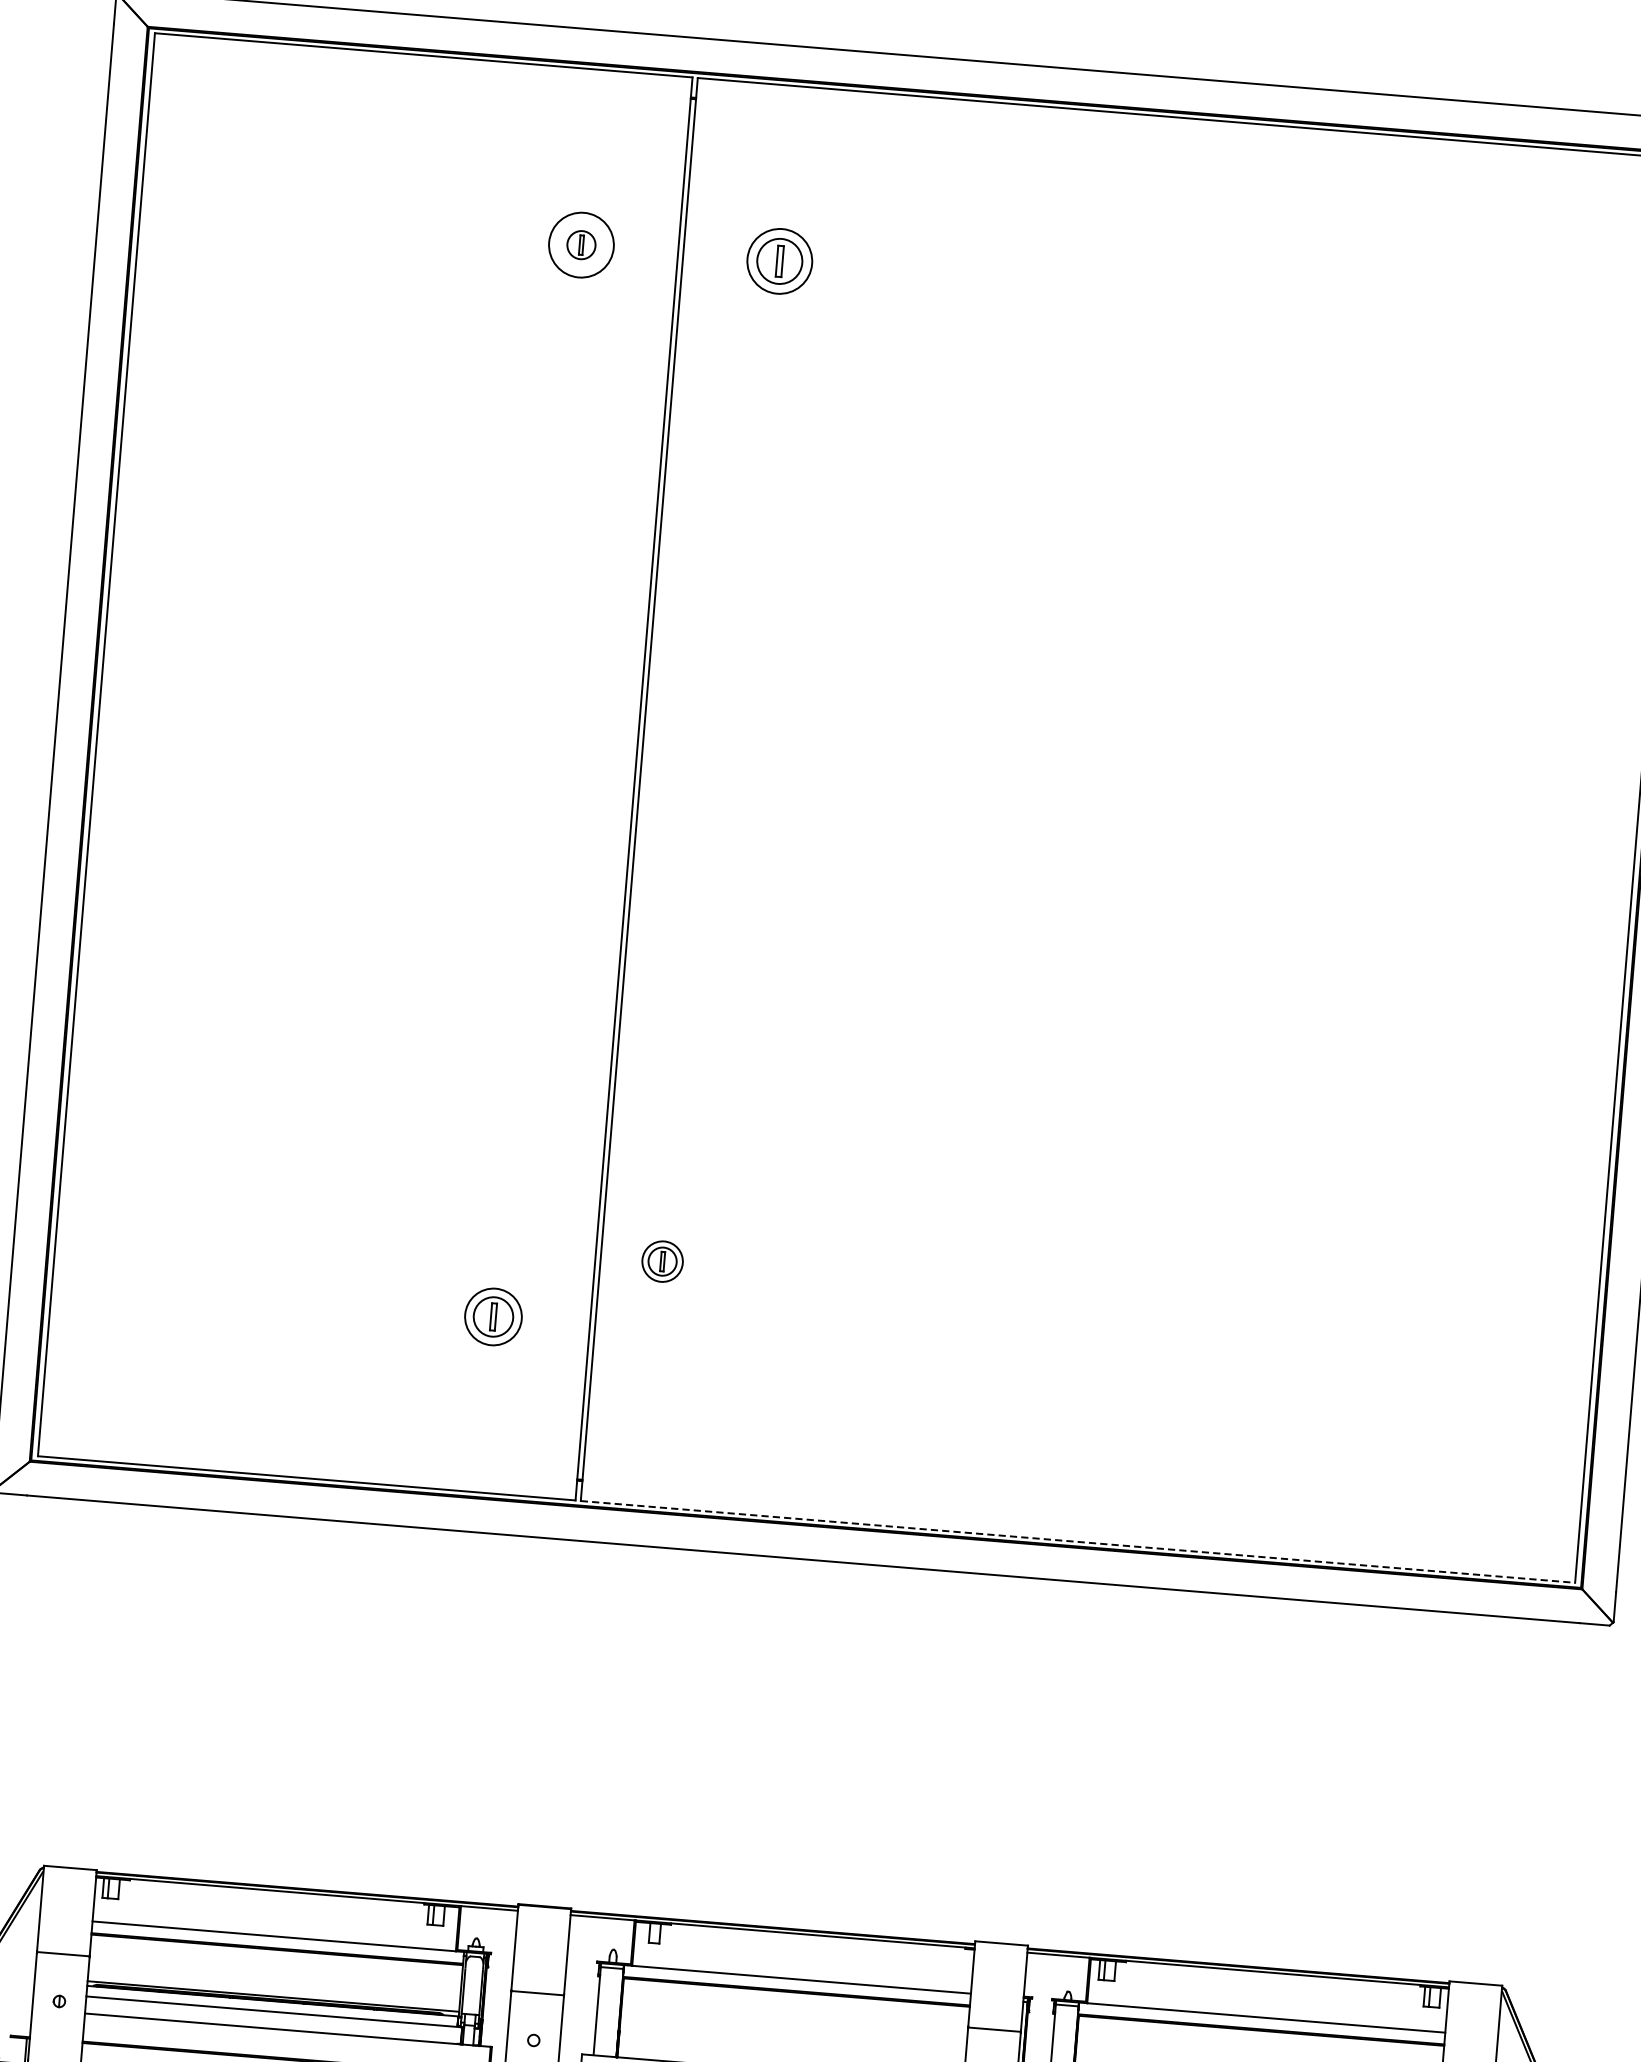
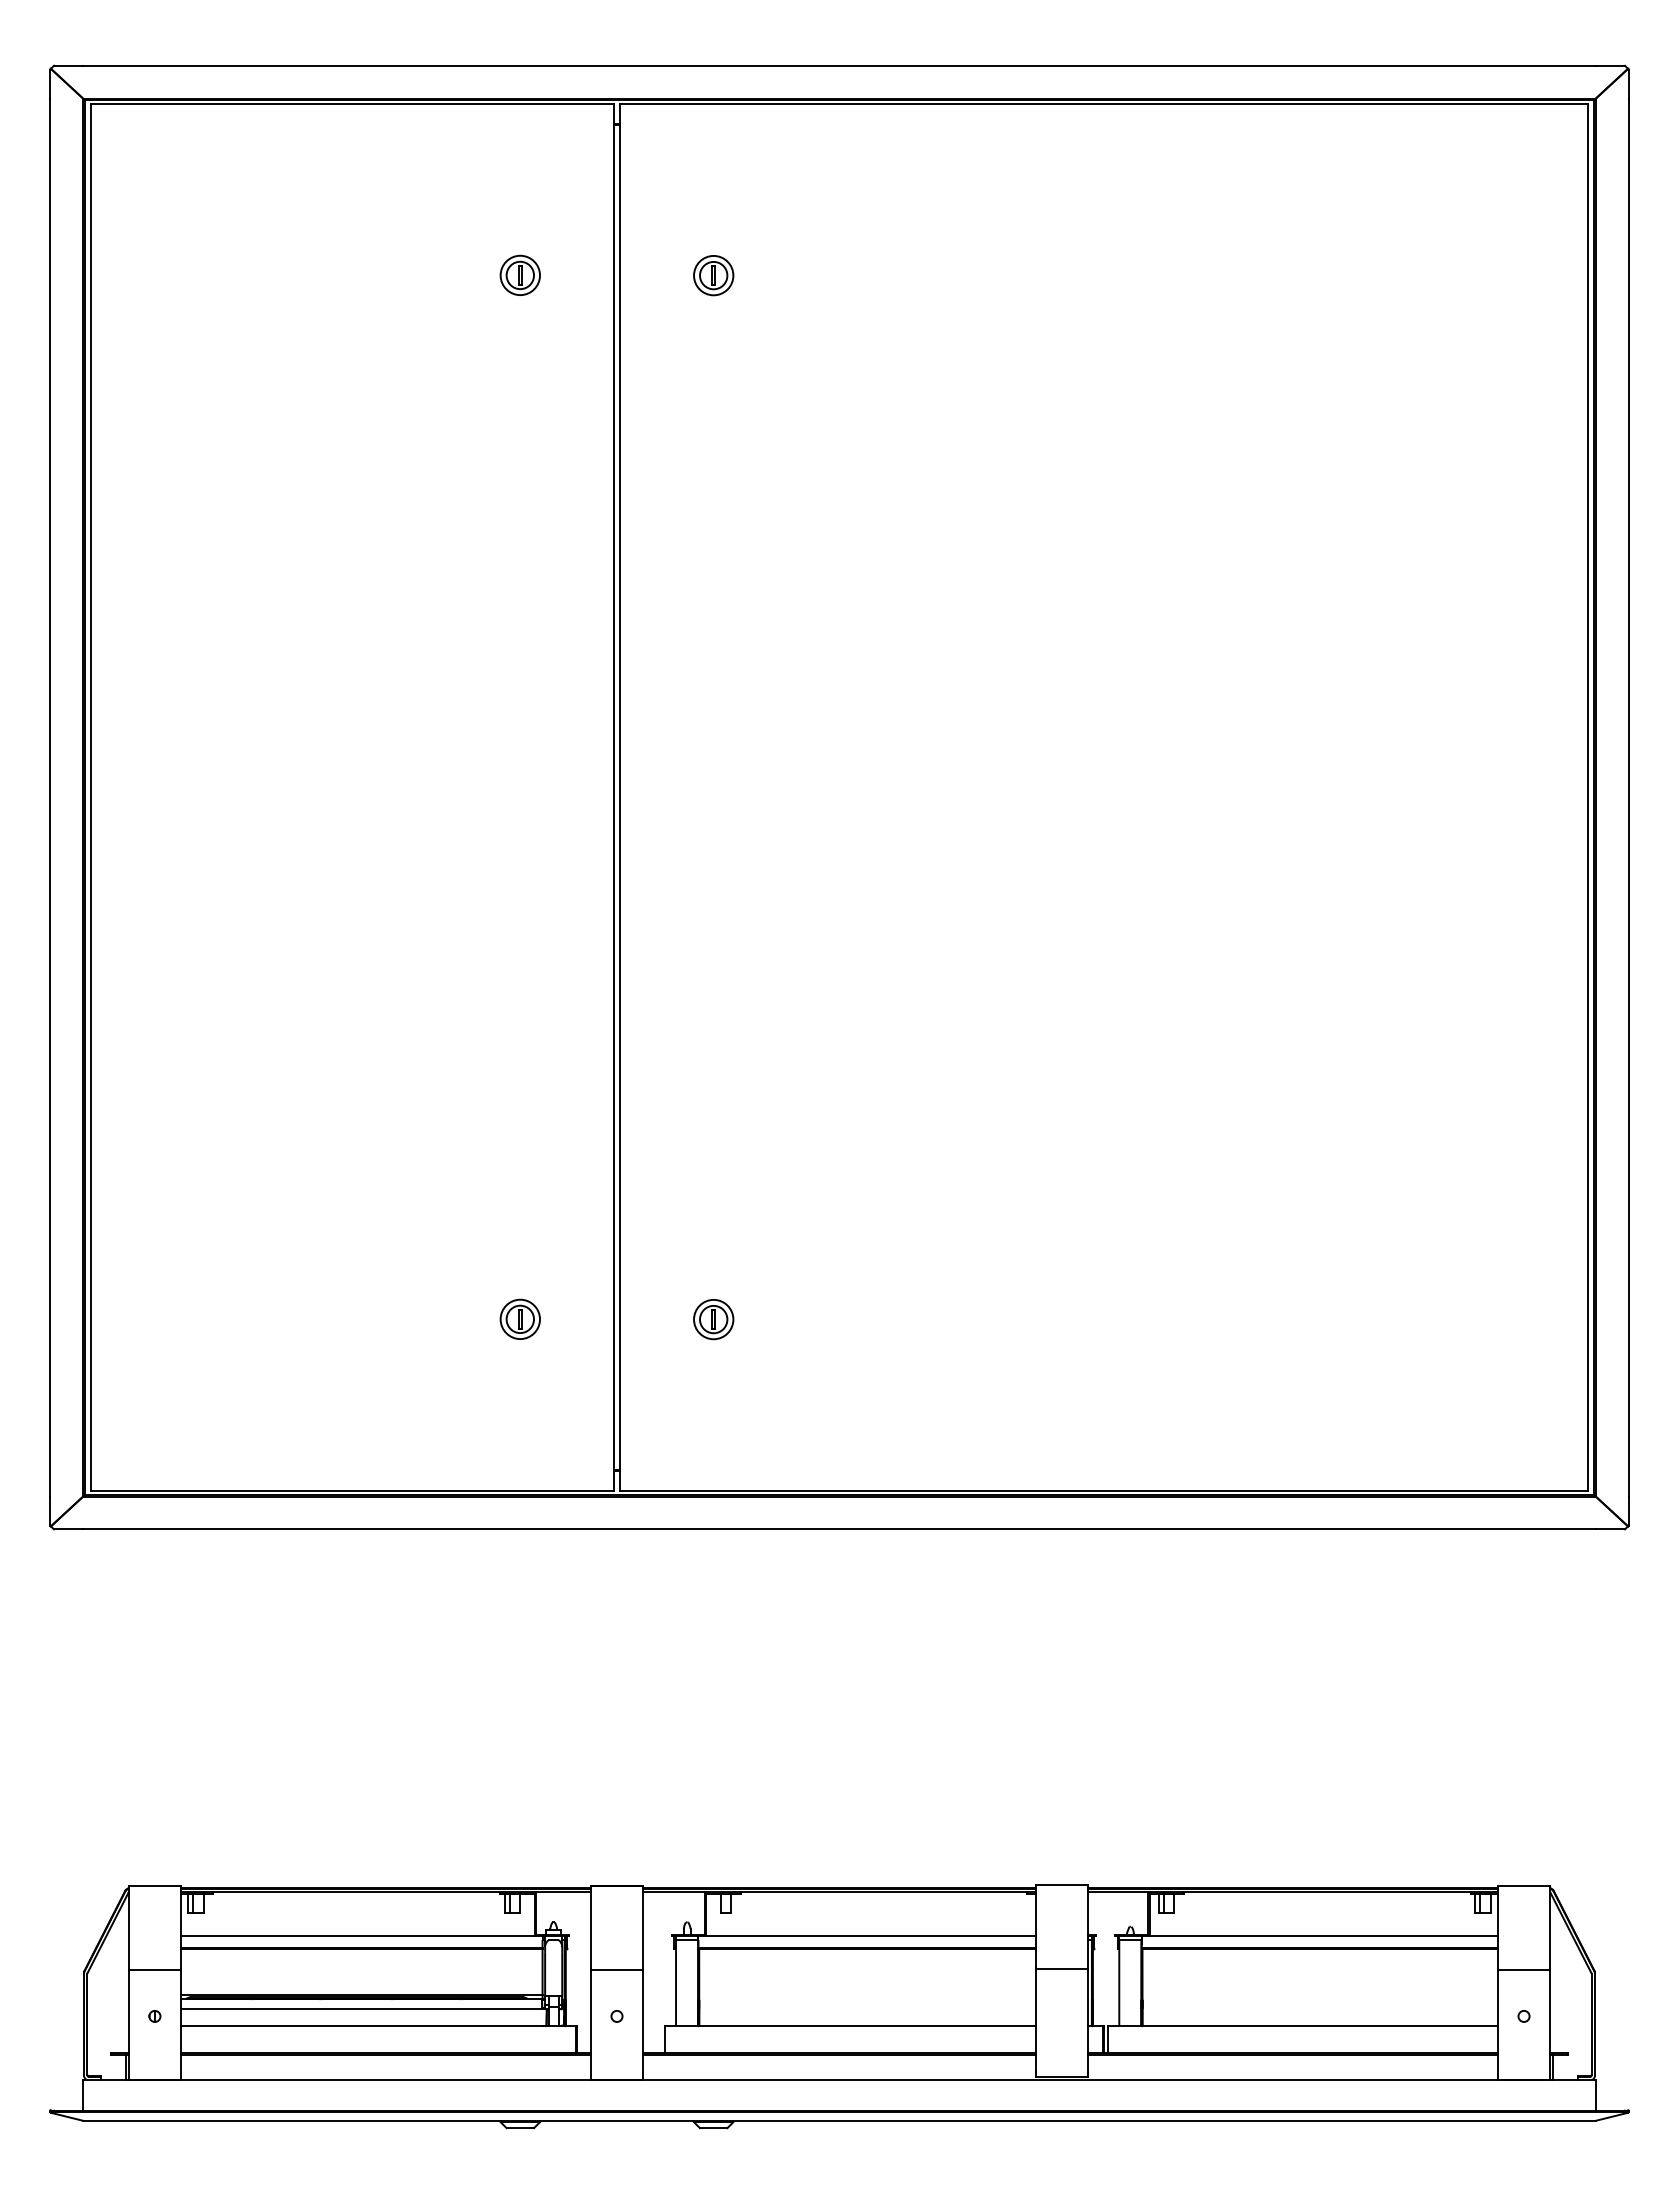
circle: (581, 245) -> (520, 275), size x0.62
part: (779, 261) -> (713, 275), size x0.62
part: (662, 1261) -> (713, 1319), moved
part: (492, 1315) -> (519, 1318), size x0.71
line: (1078, 1541) -> (1104, 1490), dashed -> solid

